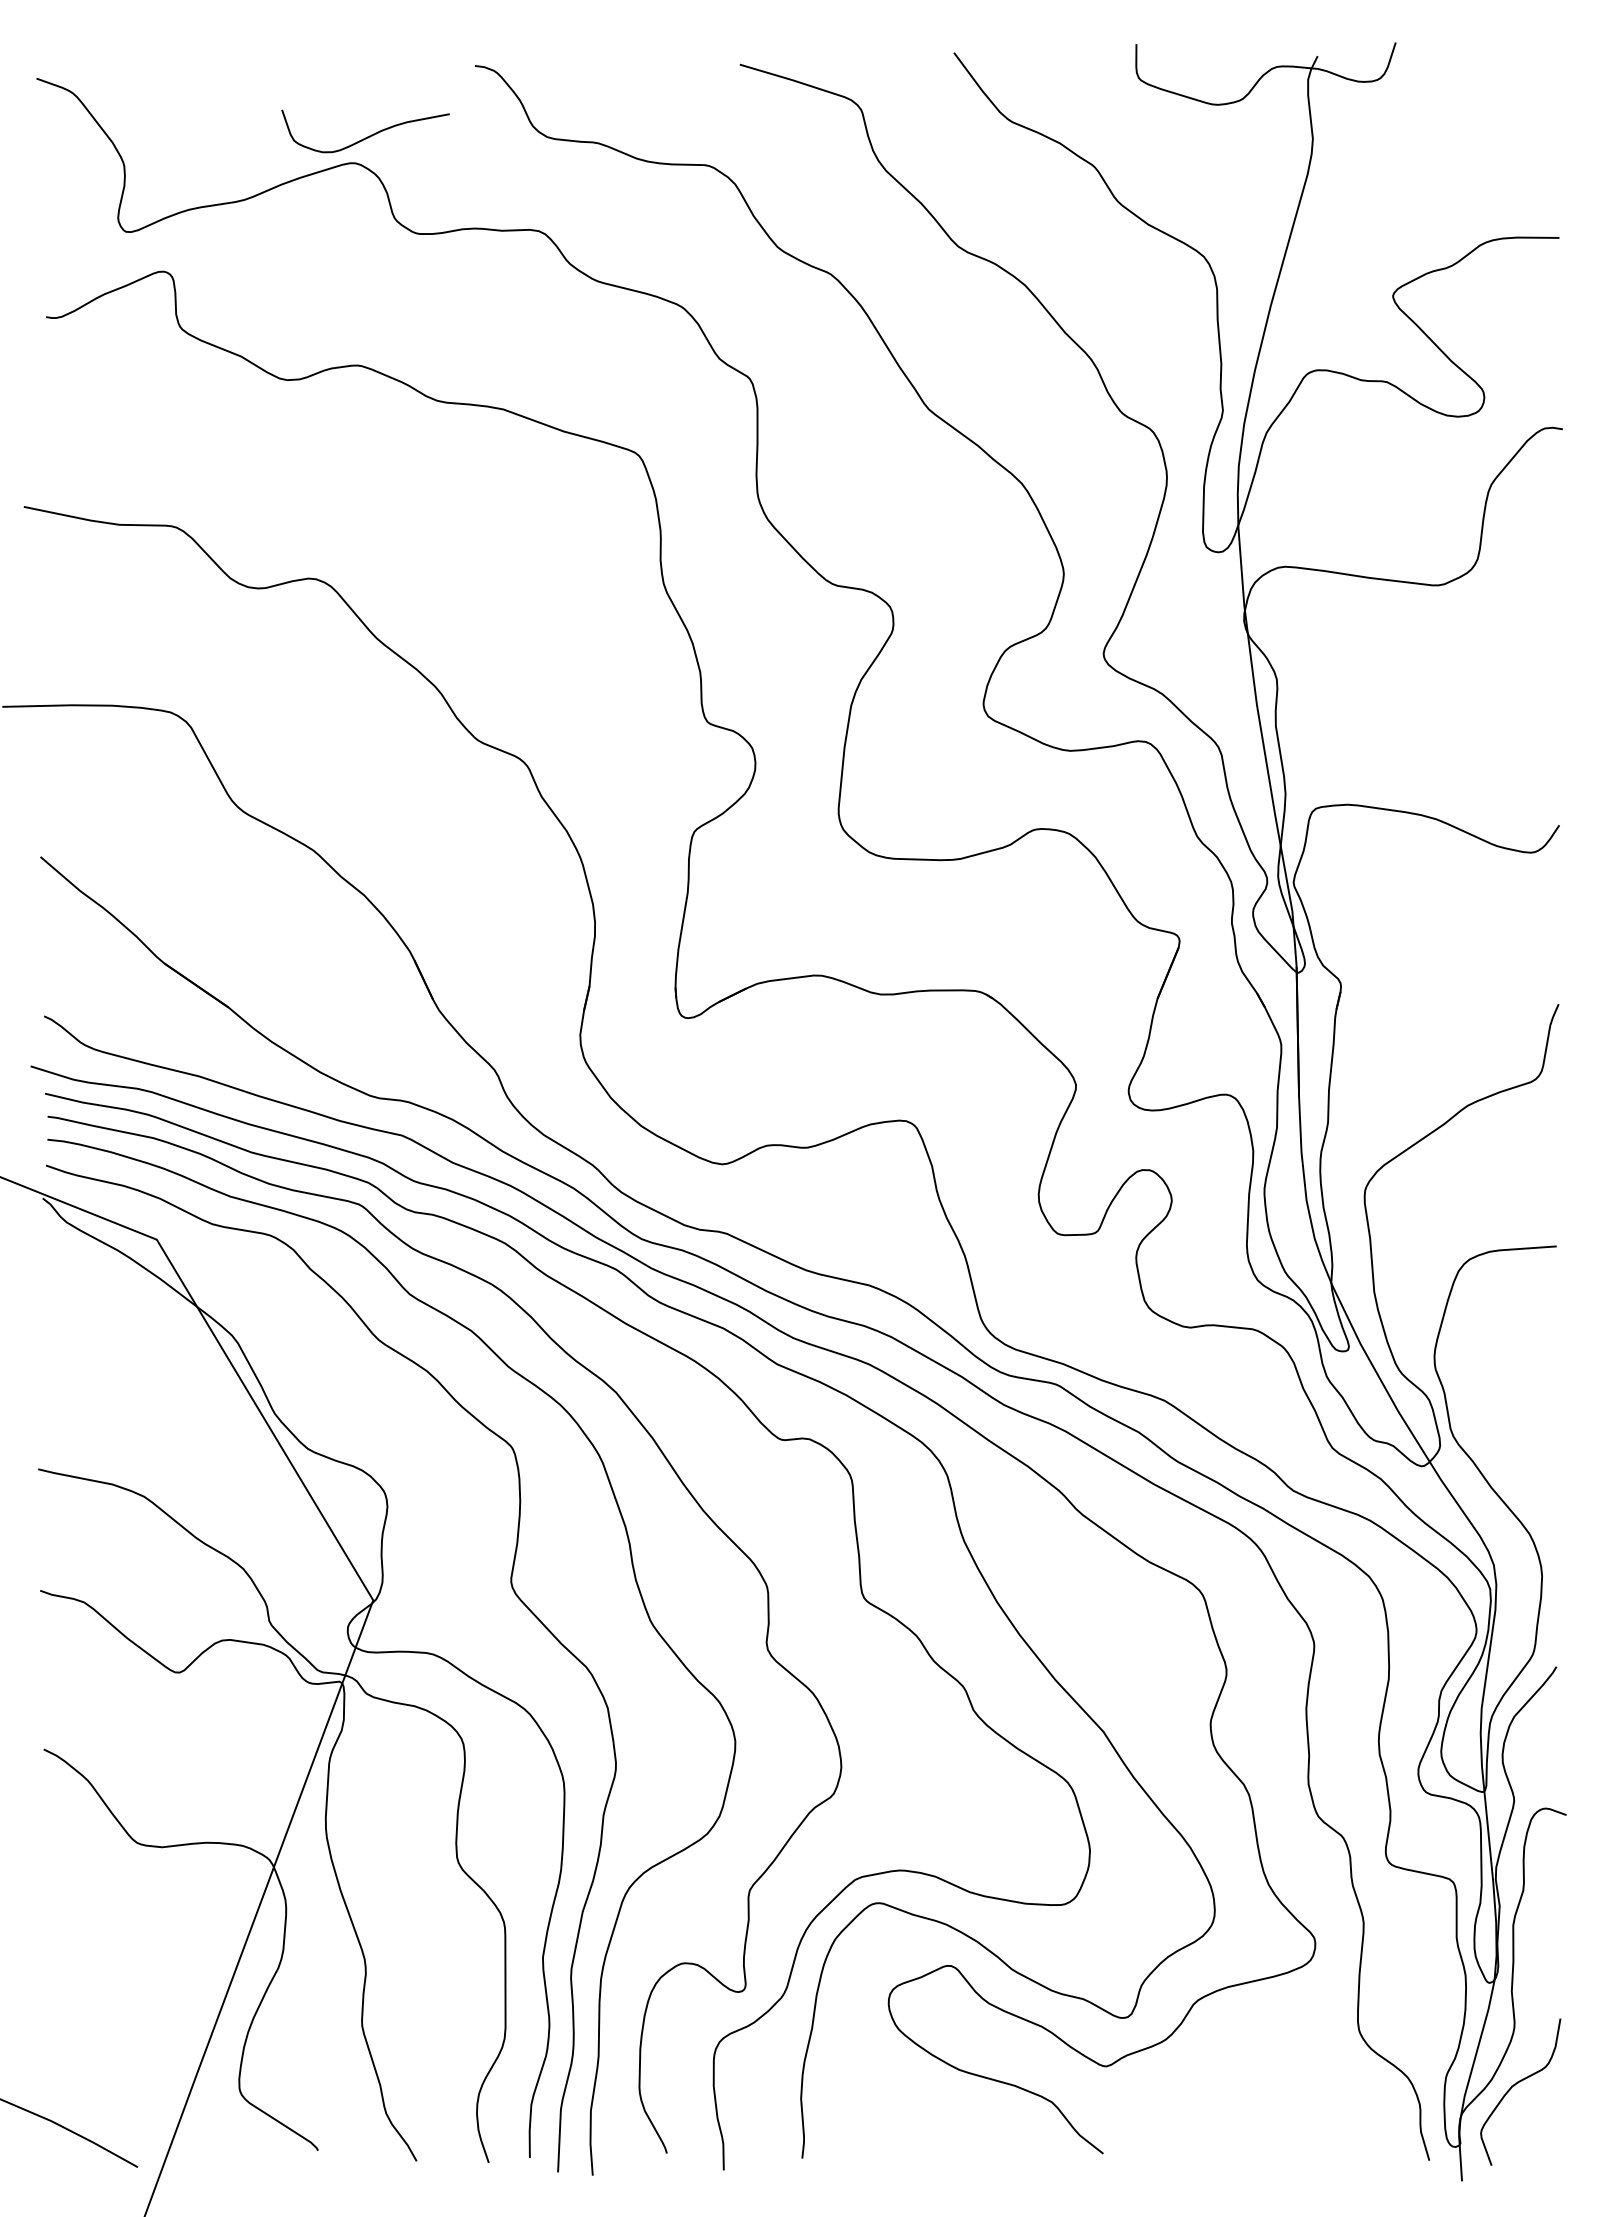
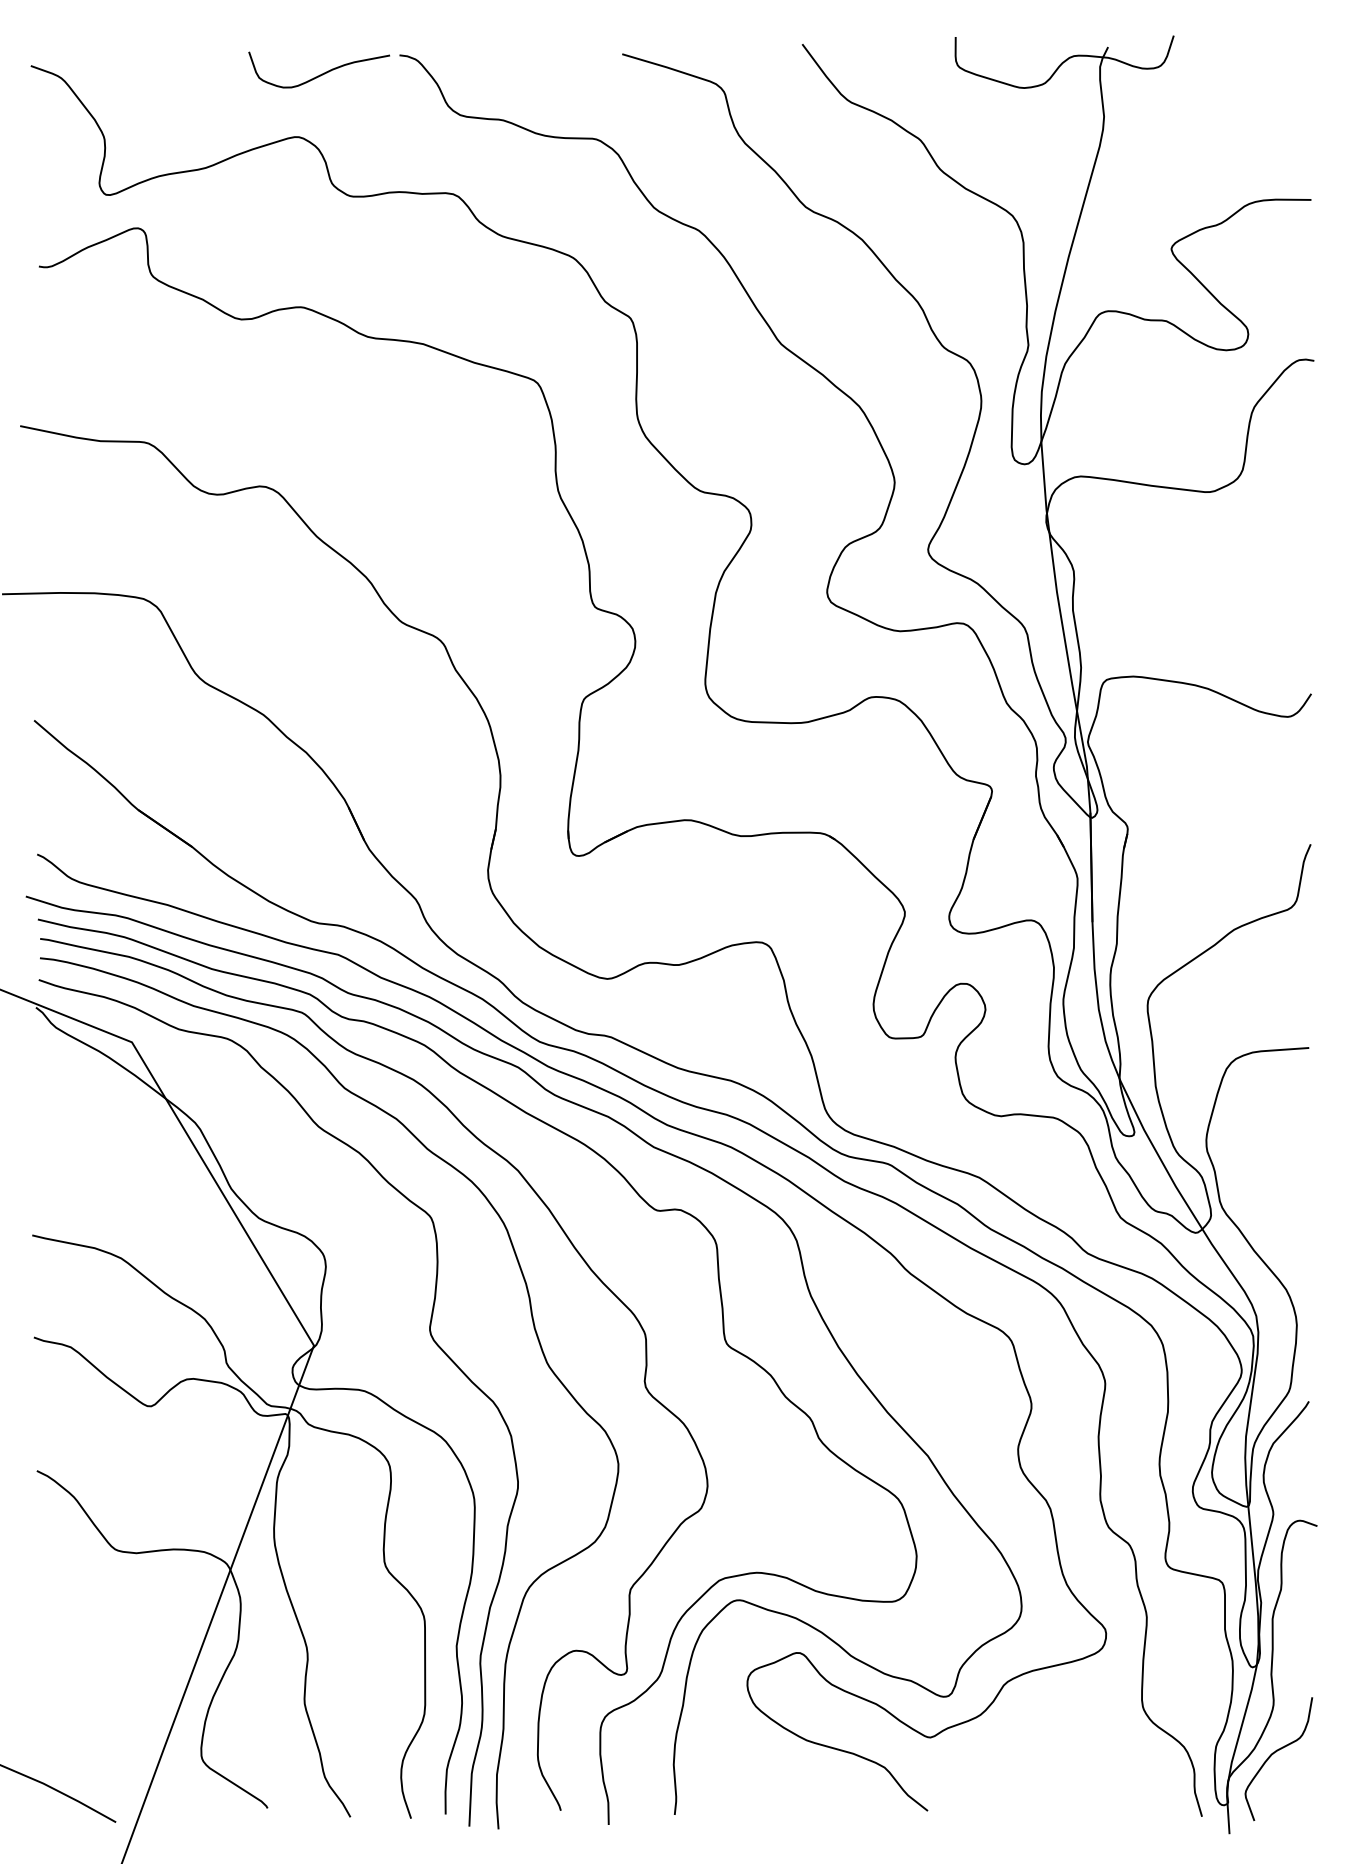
curve: (367, 136) -> (320, 74), moved

